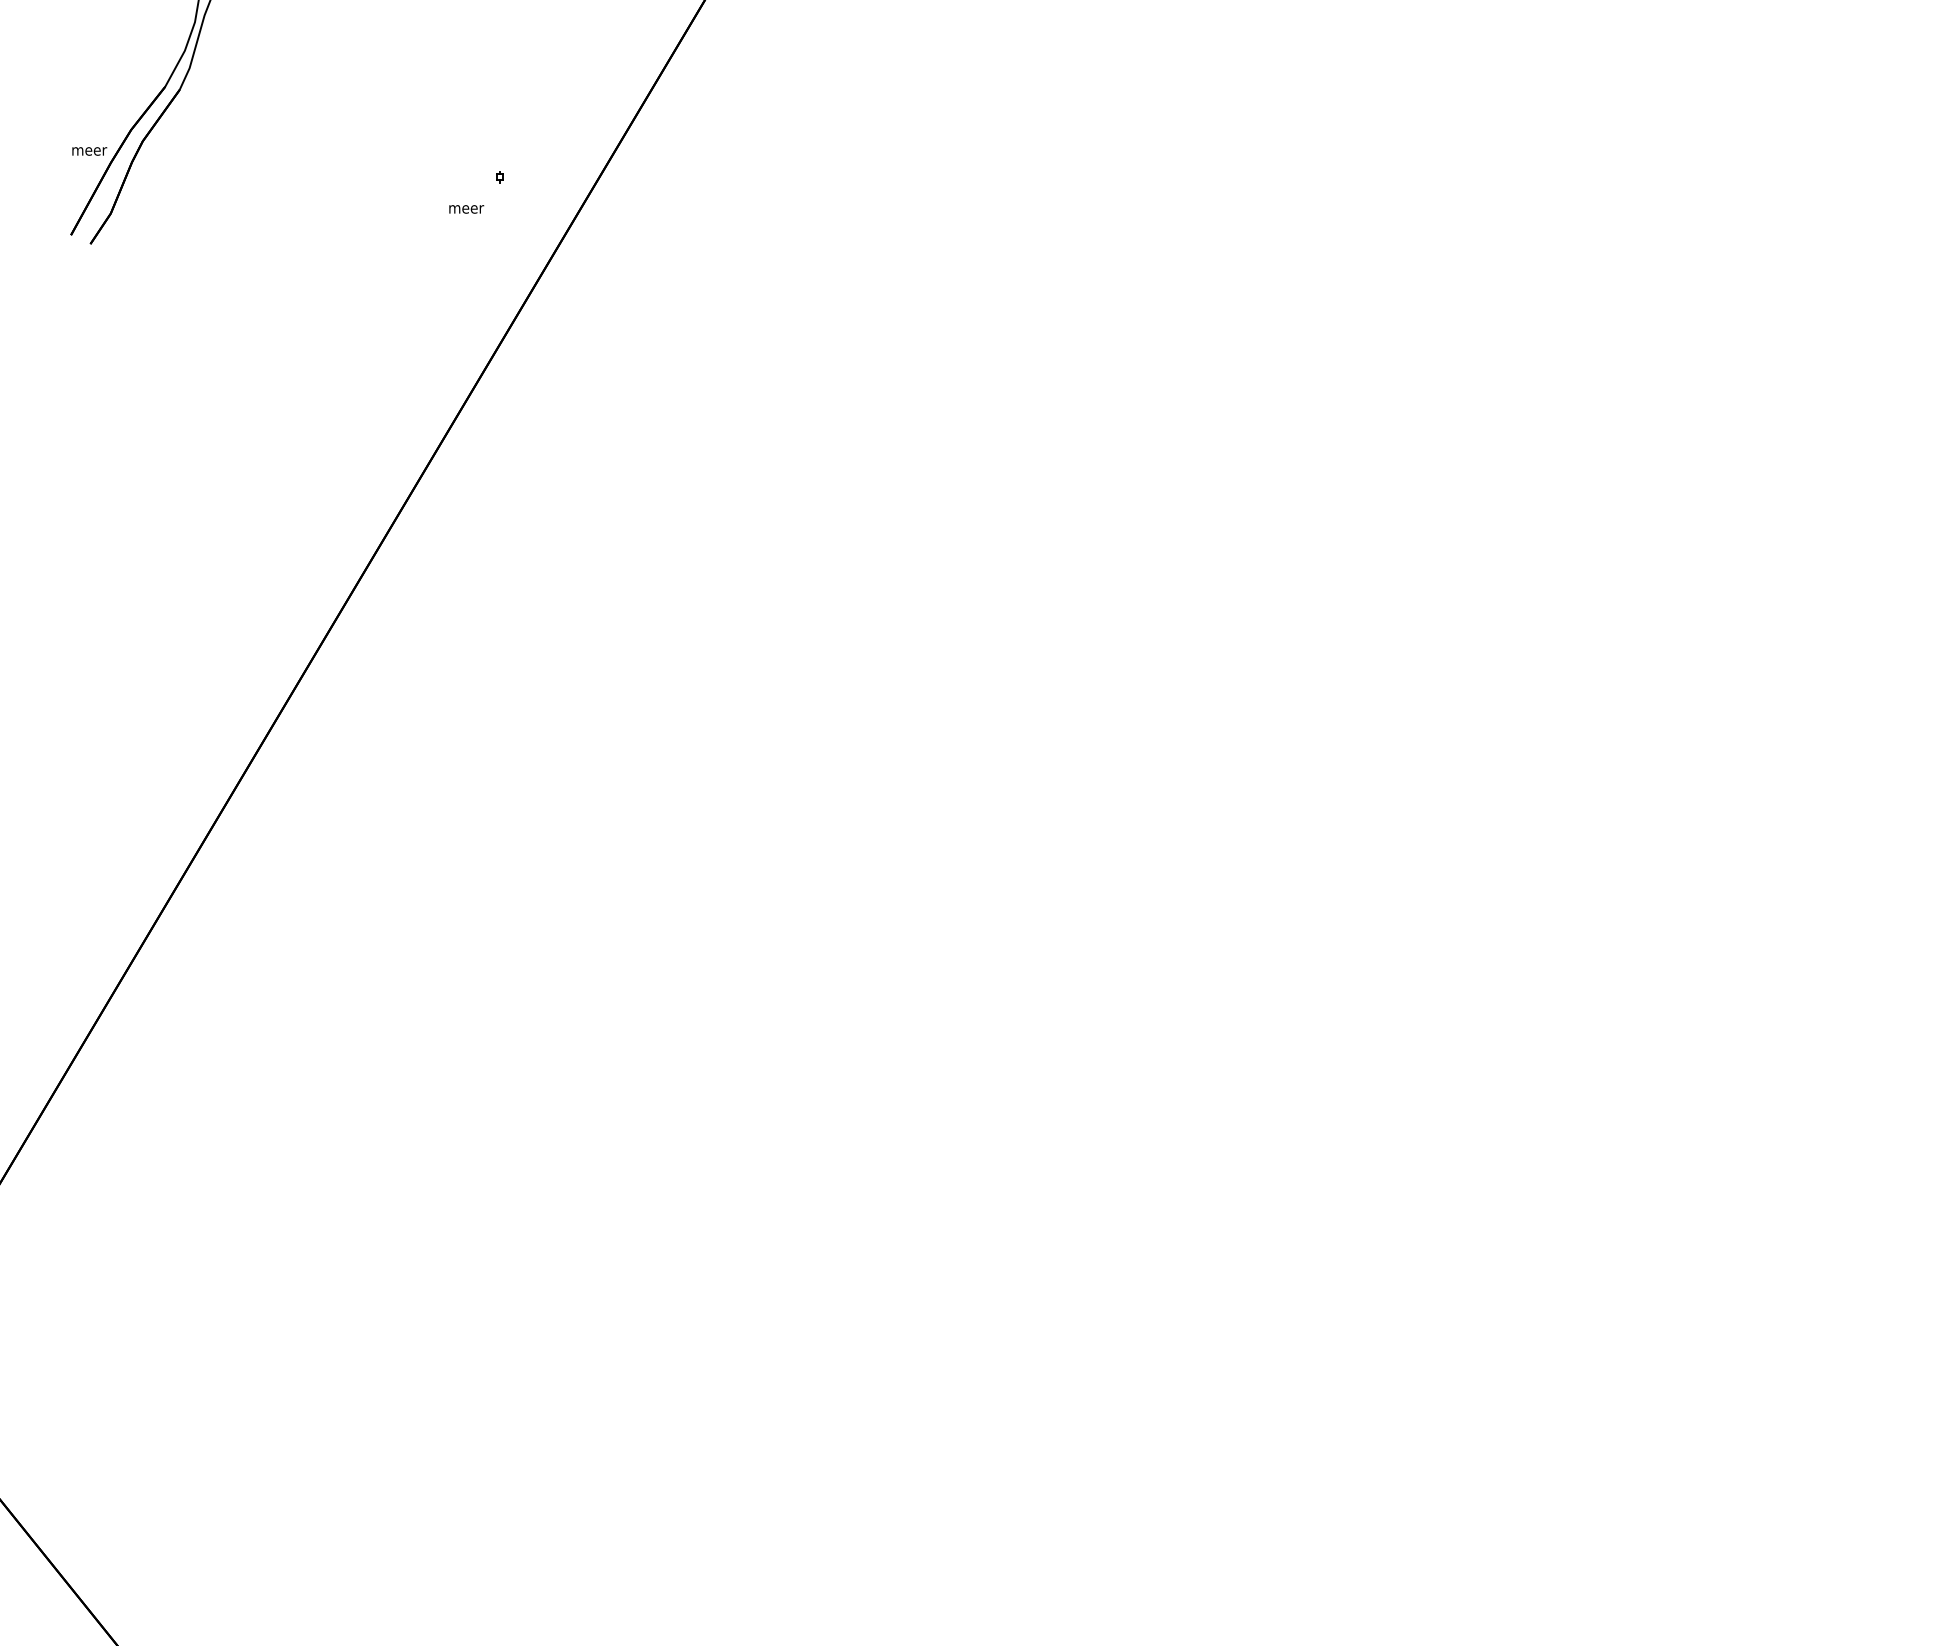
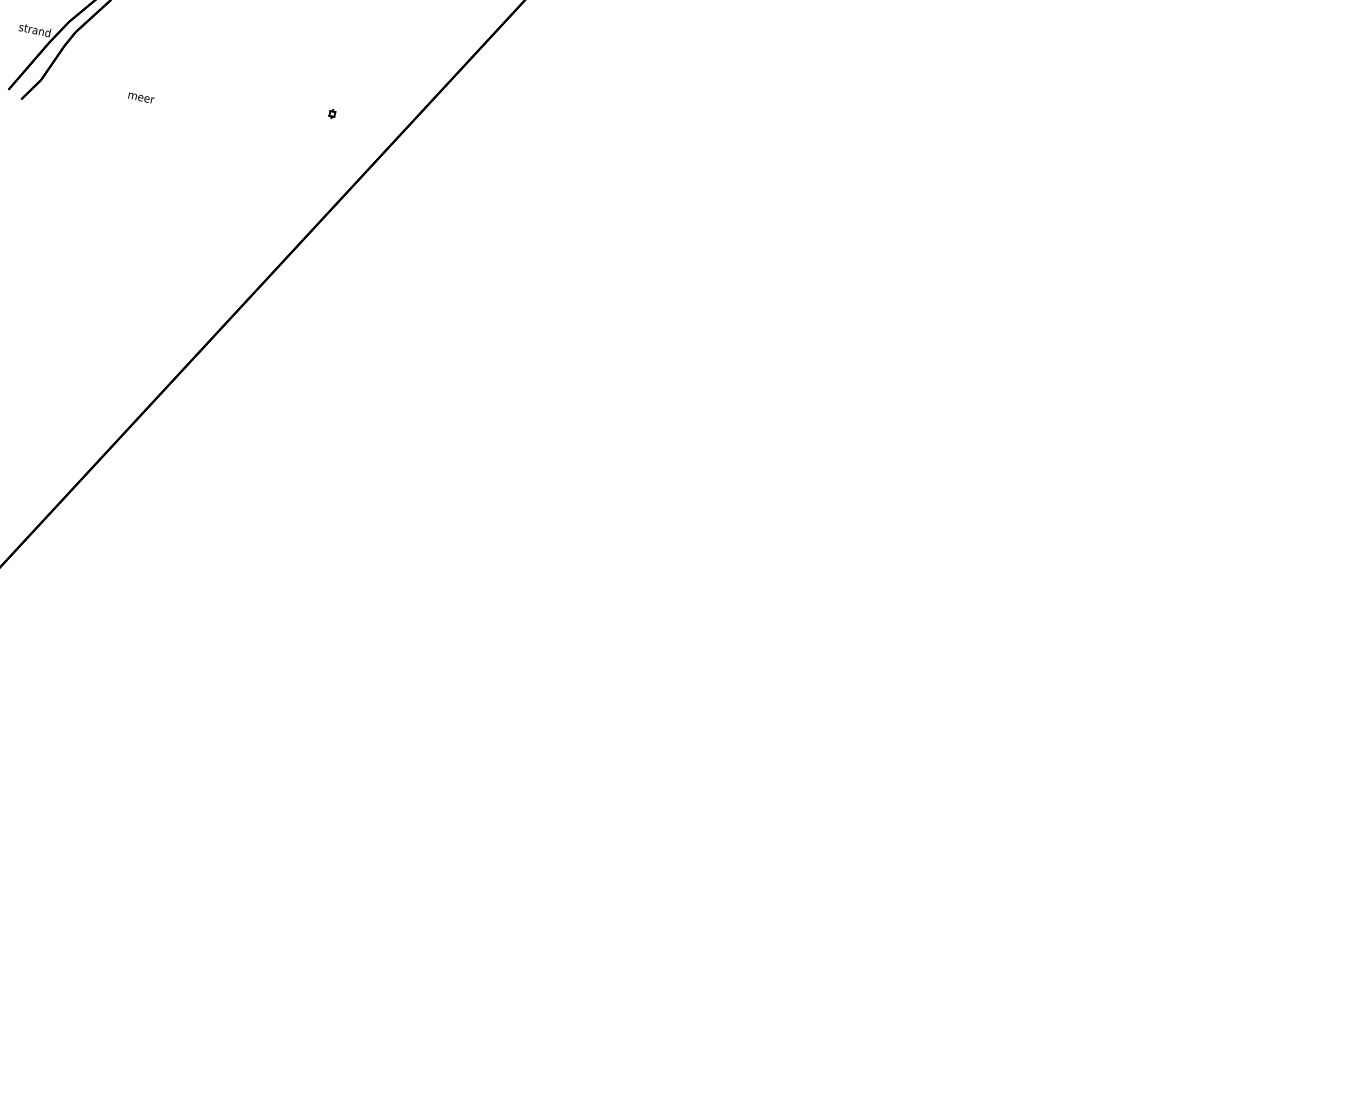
text: (88, 149) -> (34, 29), meer -> strand
text: (466, 209) -> (141, 98), moved

